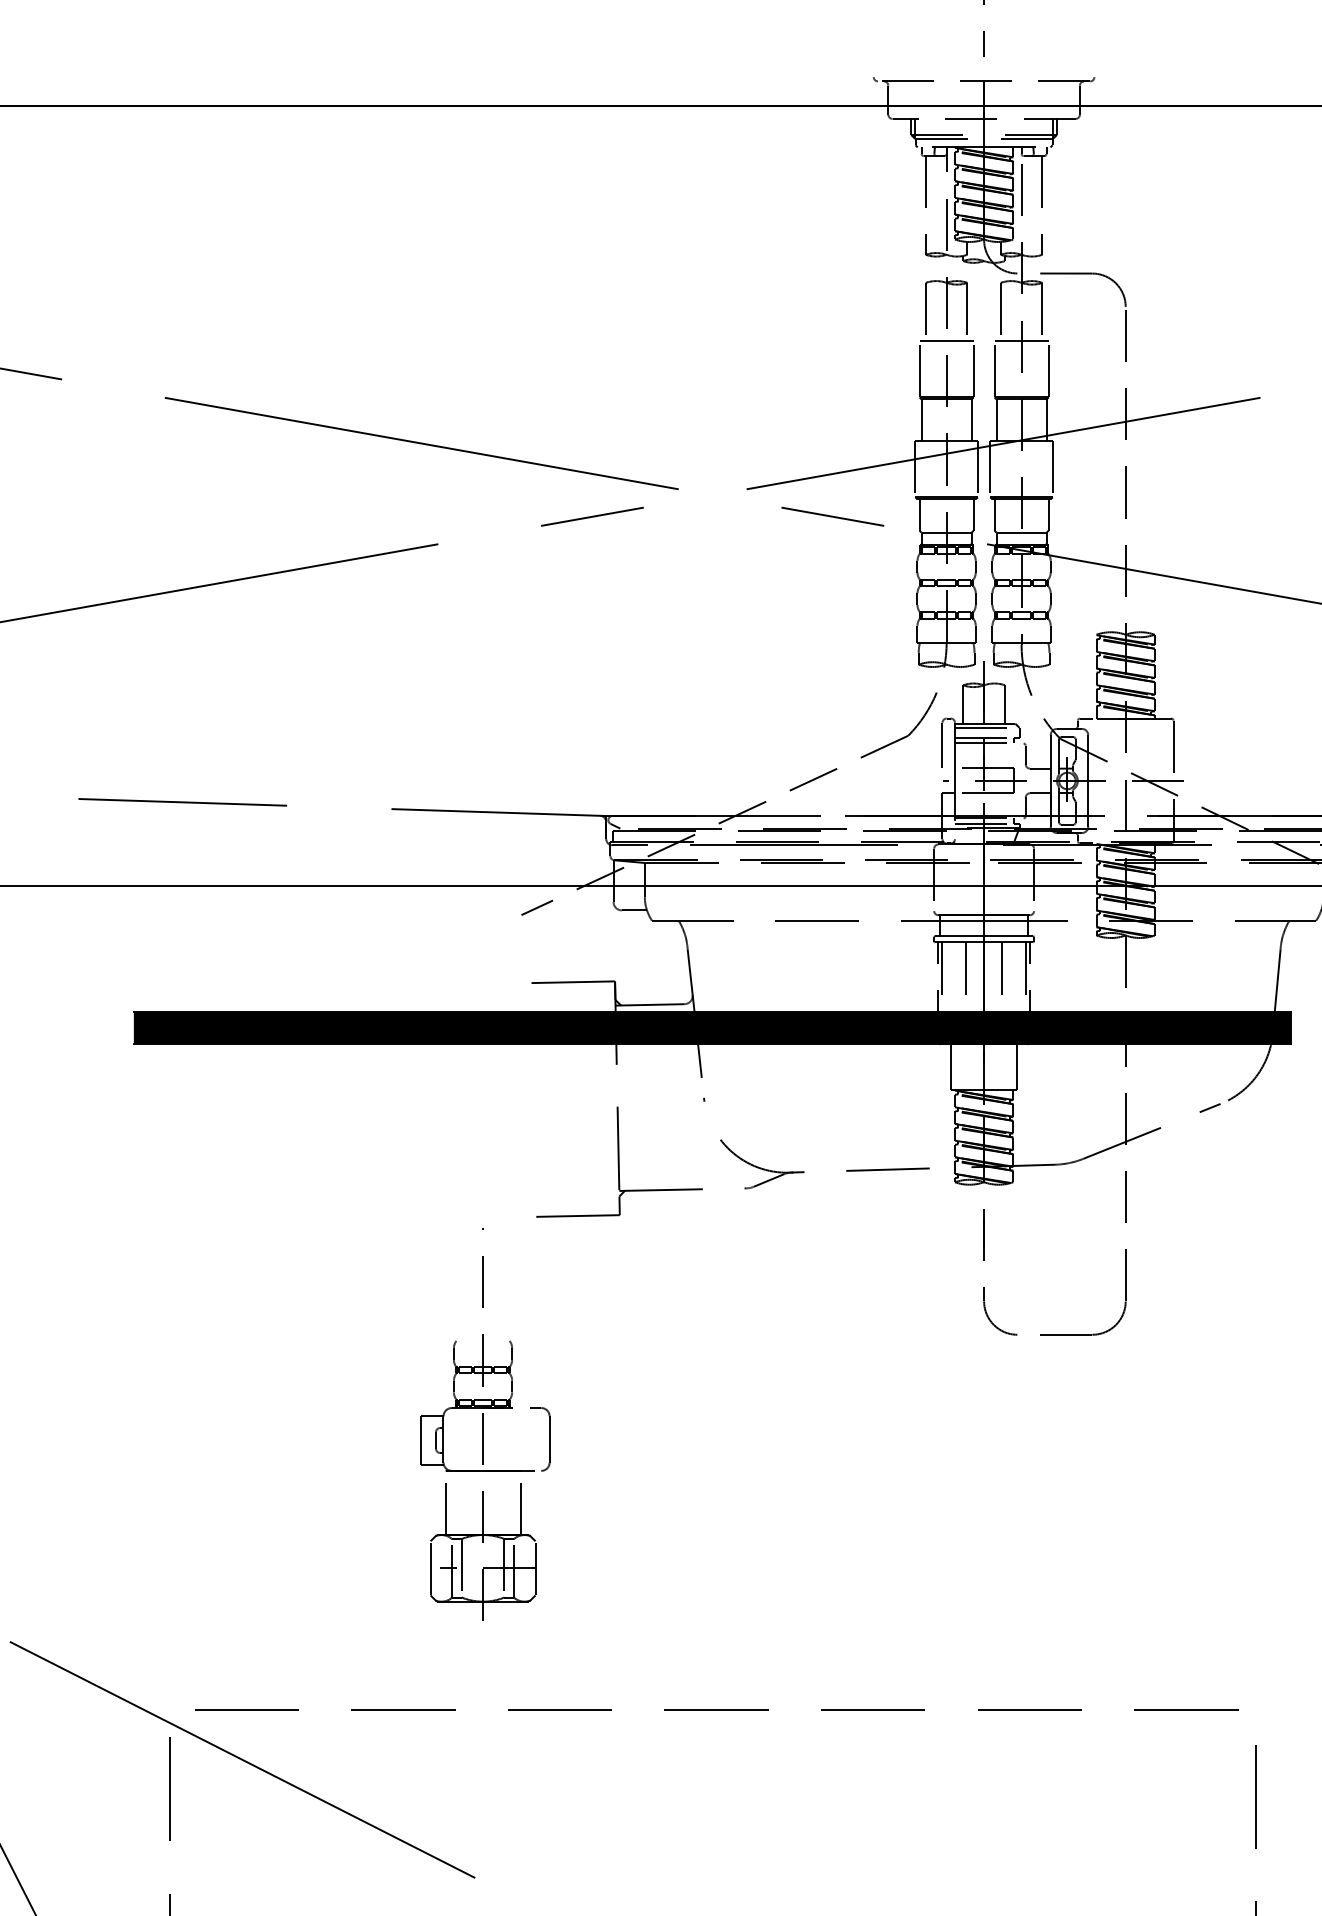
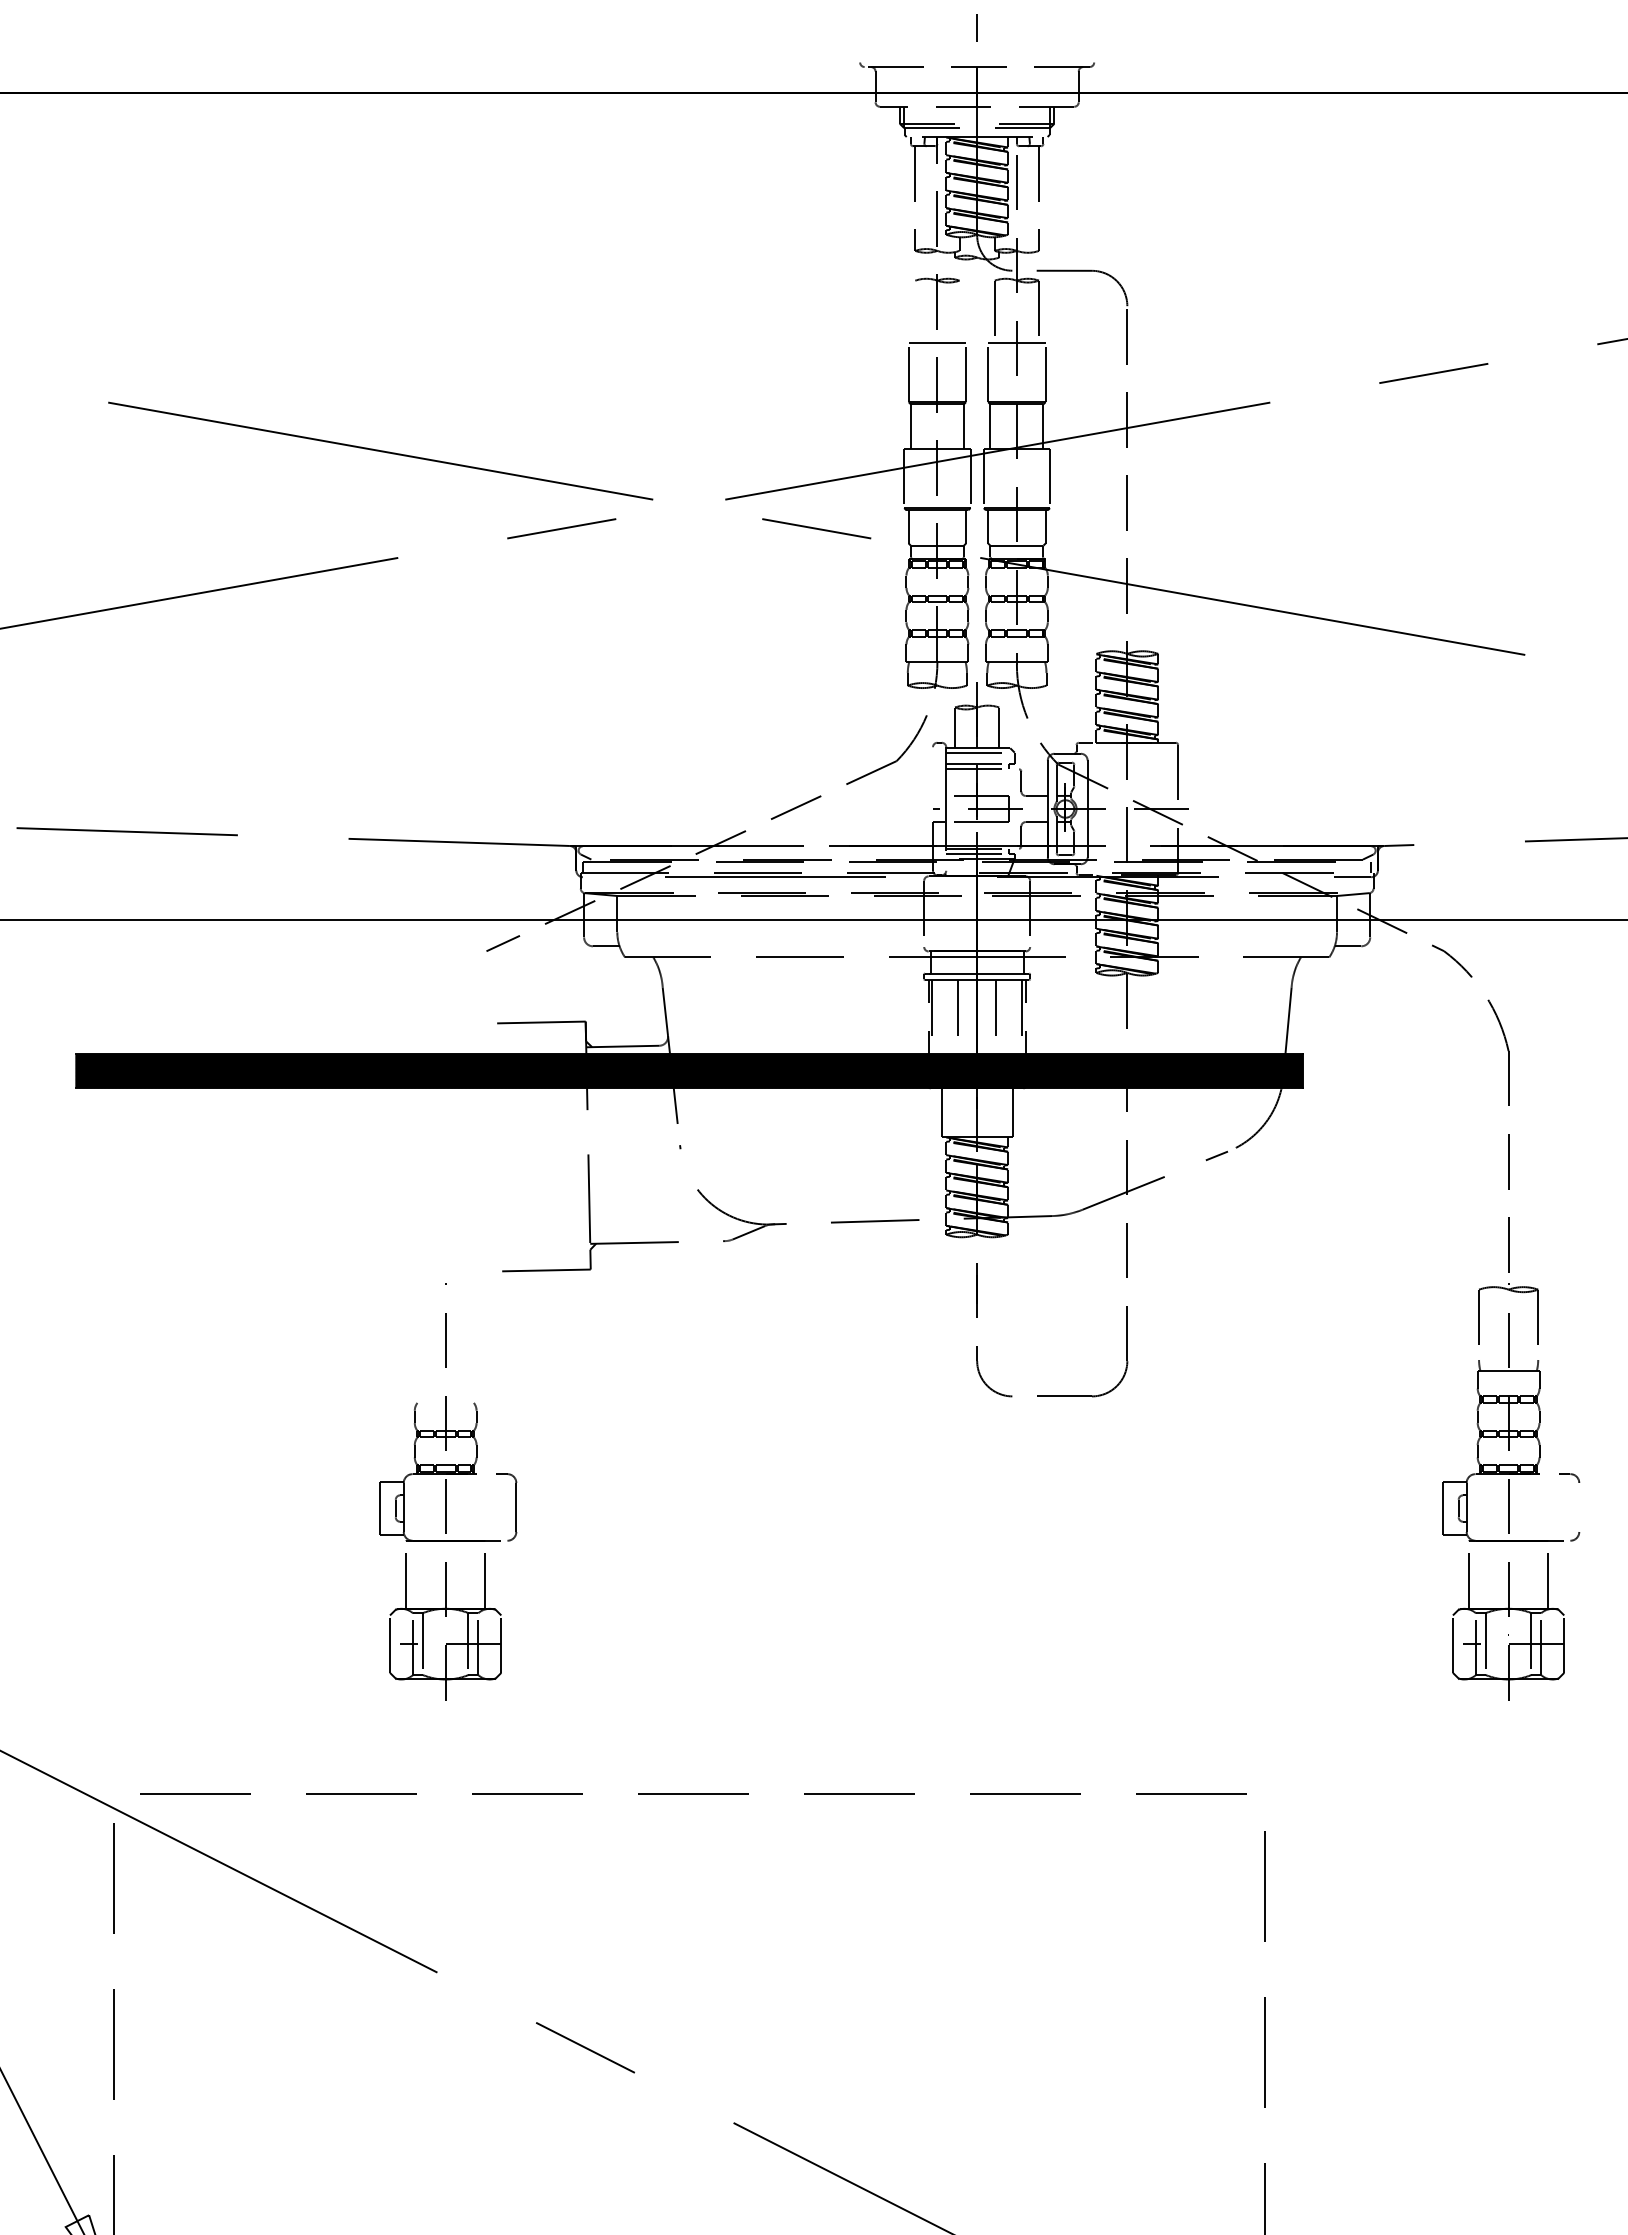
line: (925, 311) -> (915, 311), removed
line: (967, 311) -> (959, 311), removed
line: (942, 745) -> (932, 771), removed
line: (629, 845) -> (601, 877), removed

